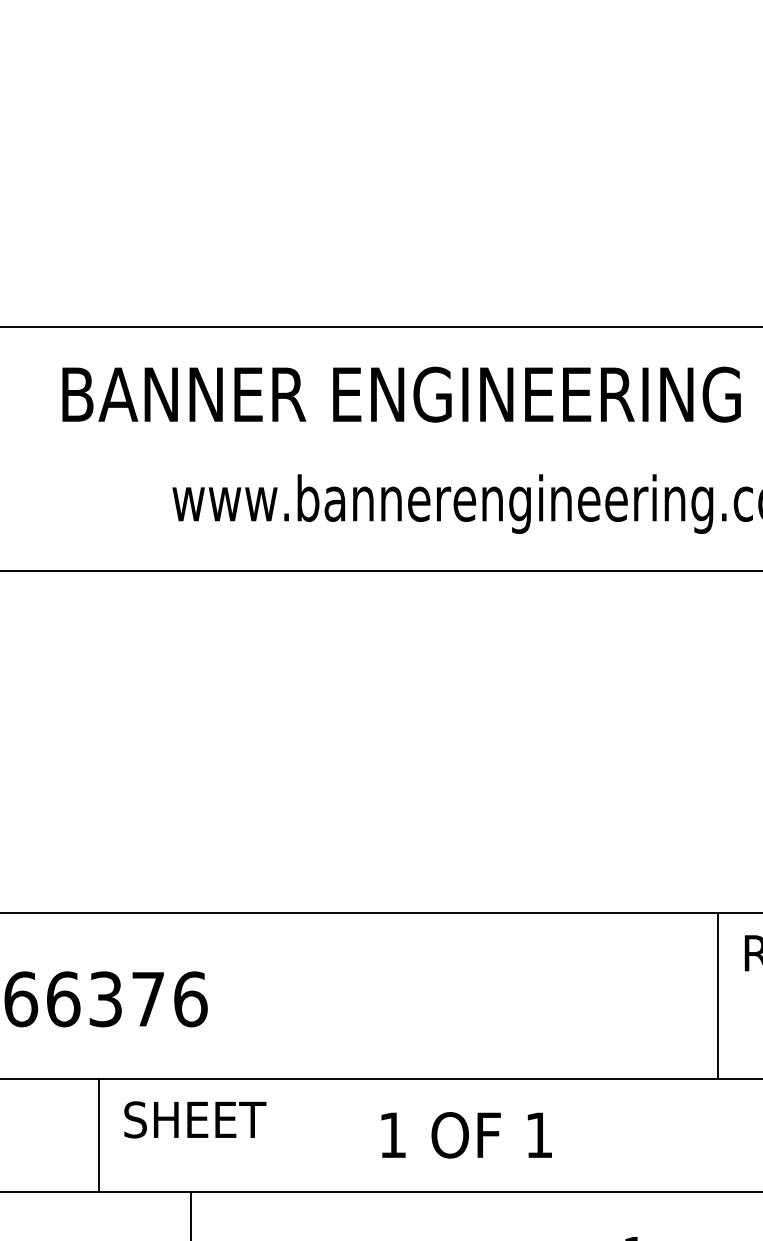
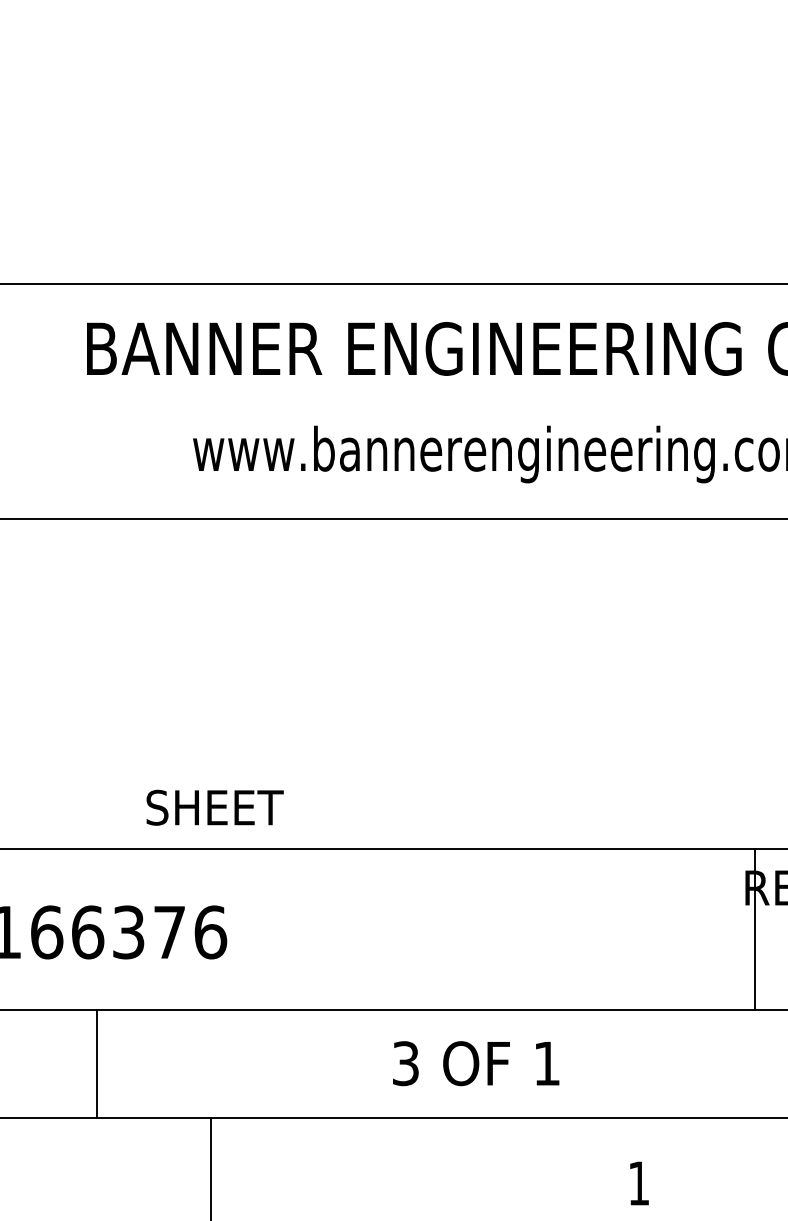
line: (717, 995) -> (754, 928), moved
text: (194, 1119) -> (214, 807), moved
line: (99, 1135) -> (97, 1063), moved
text: (392, 1135) -> (405, 1063), 1 -> 3

